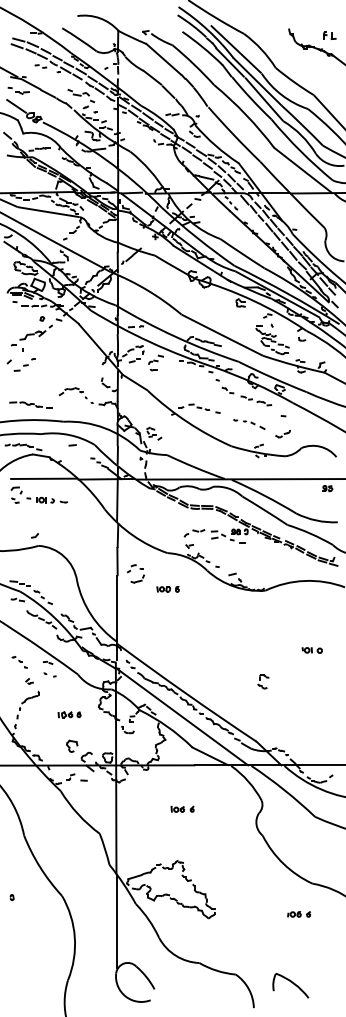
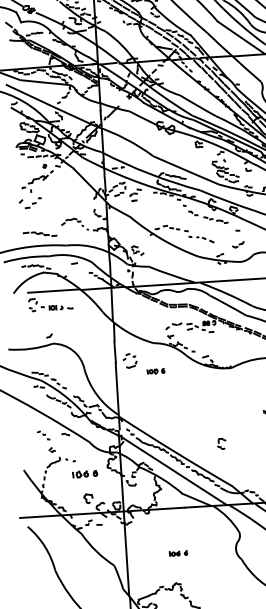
part: (249, 424) -> (201, 239), moved
part: (49, 674) -> (69, 459), moved
part: (263, 681) -> (221, 443), moved
part: (69, 714) -> (84, 473), size x1.4
part: (182, 808) -> (178, 552), moved

